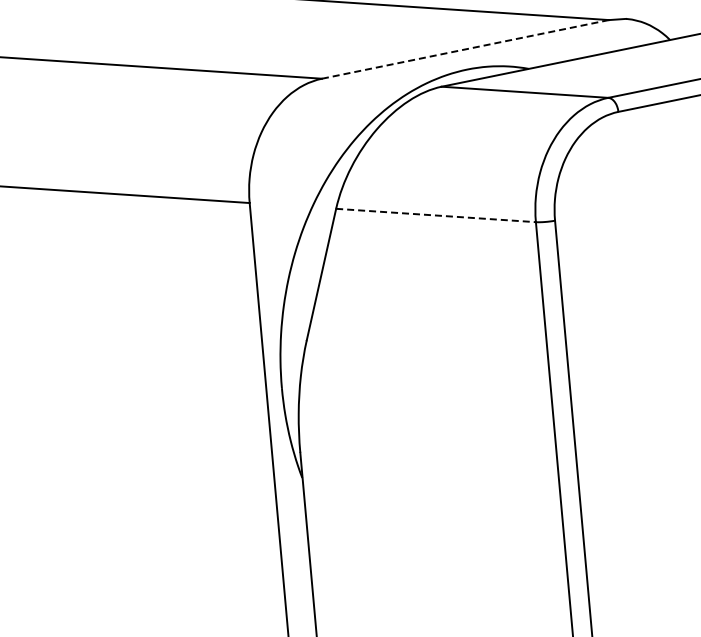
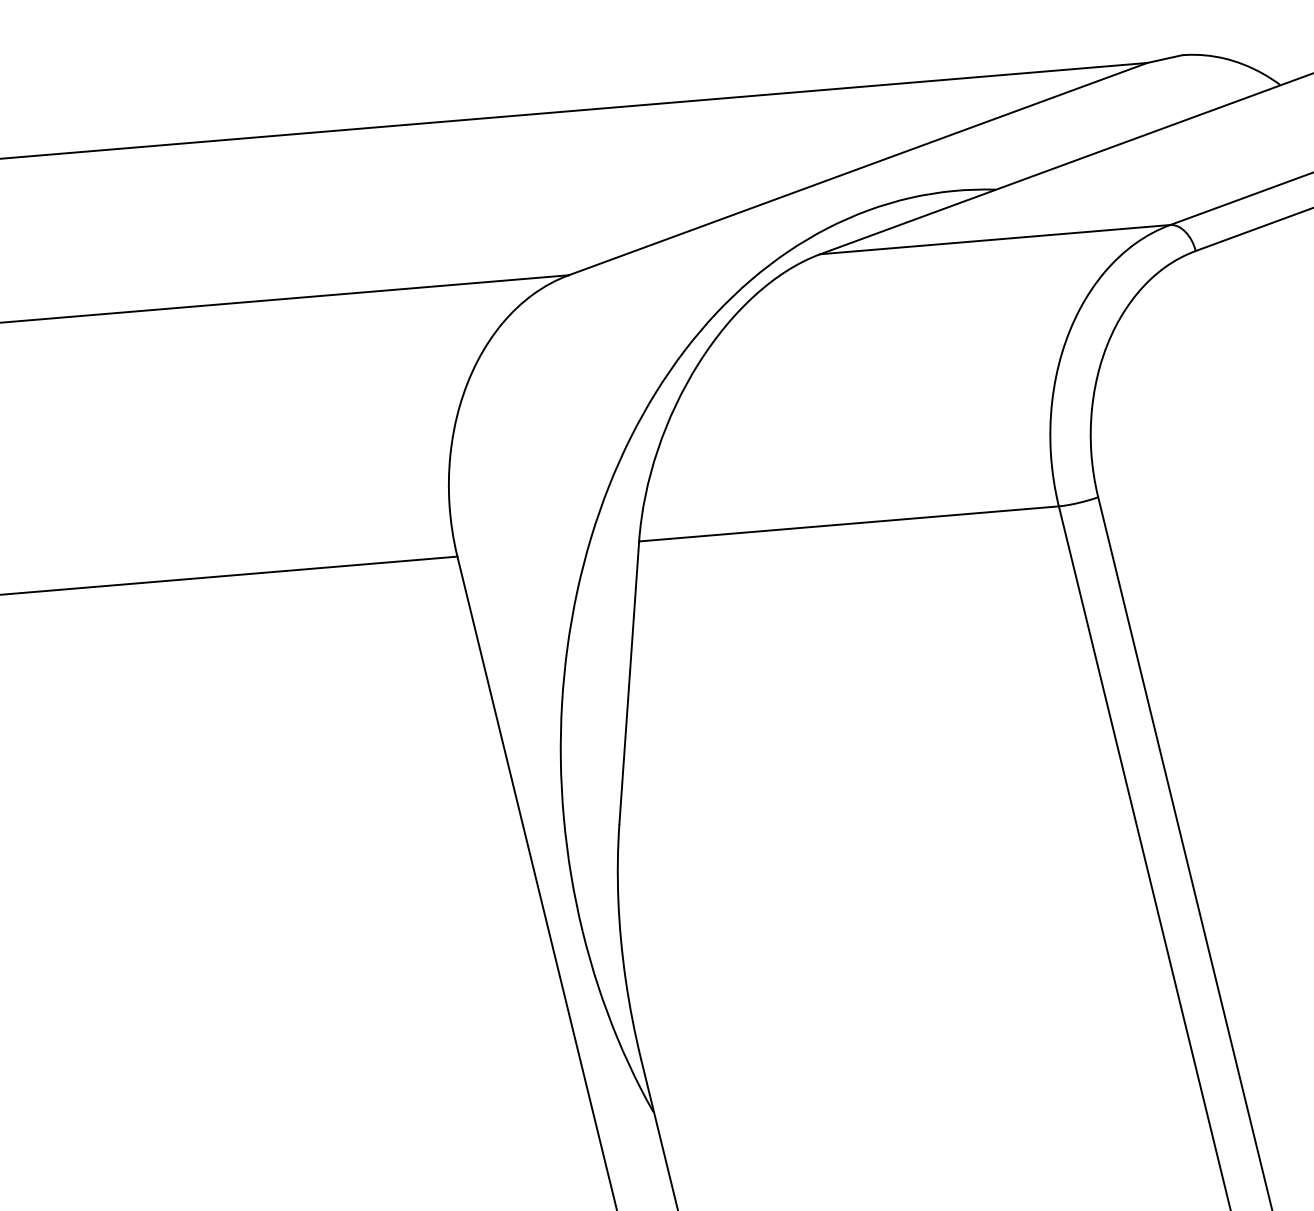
line: (465, 49) -> (858, 169), dashed -> solid
line: (436, 215) -> (849, 523), dashed -> solid

